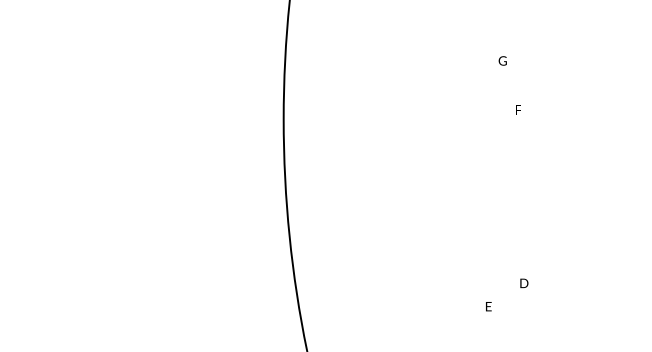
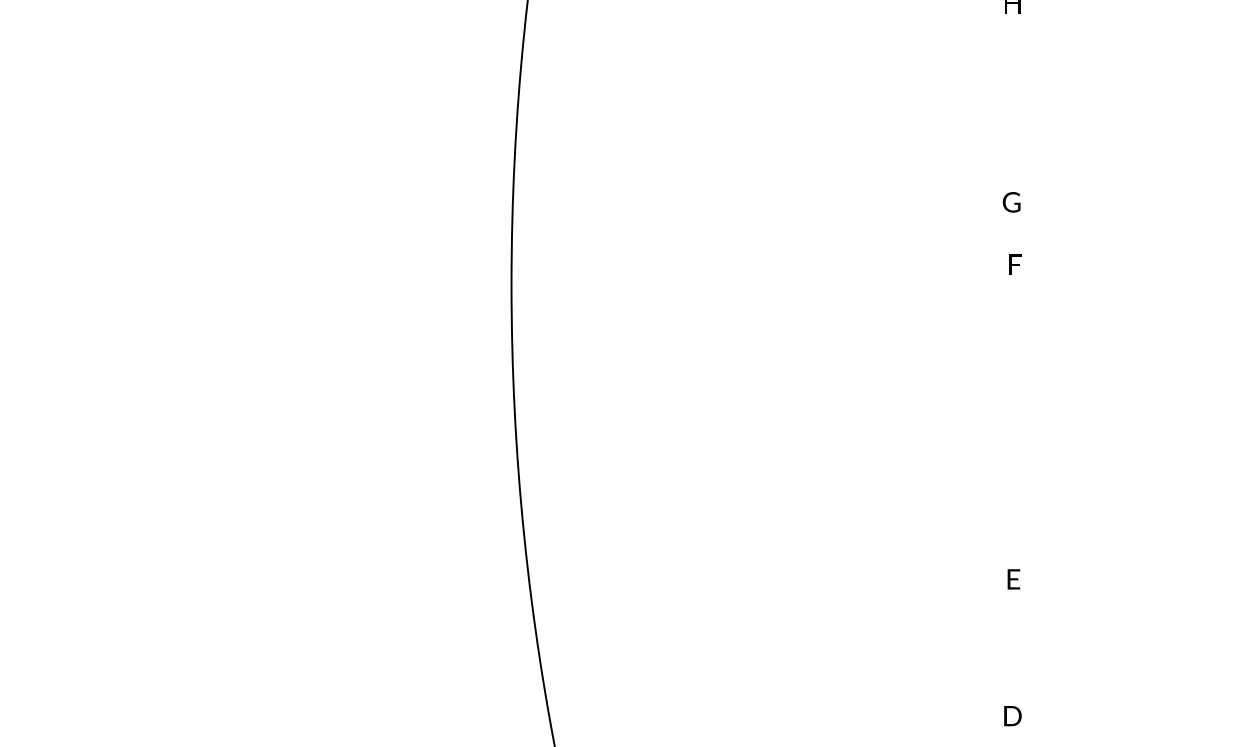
text: (502, 60) -> (1011, 201), moved
text: (524, 283) -> (1013, 716), moved
text: (488, 306) -> (1013, 579), moved

